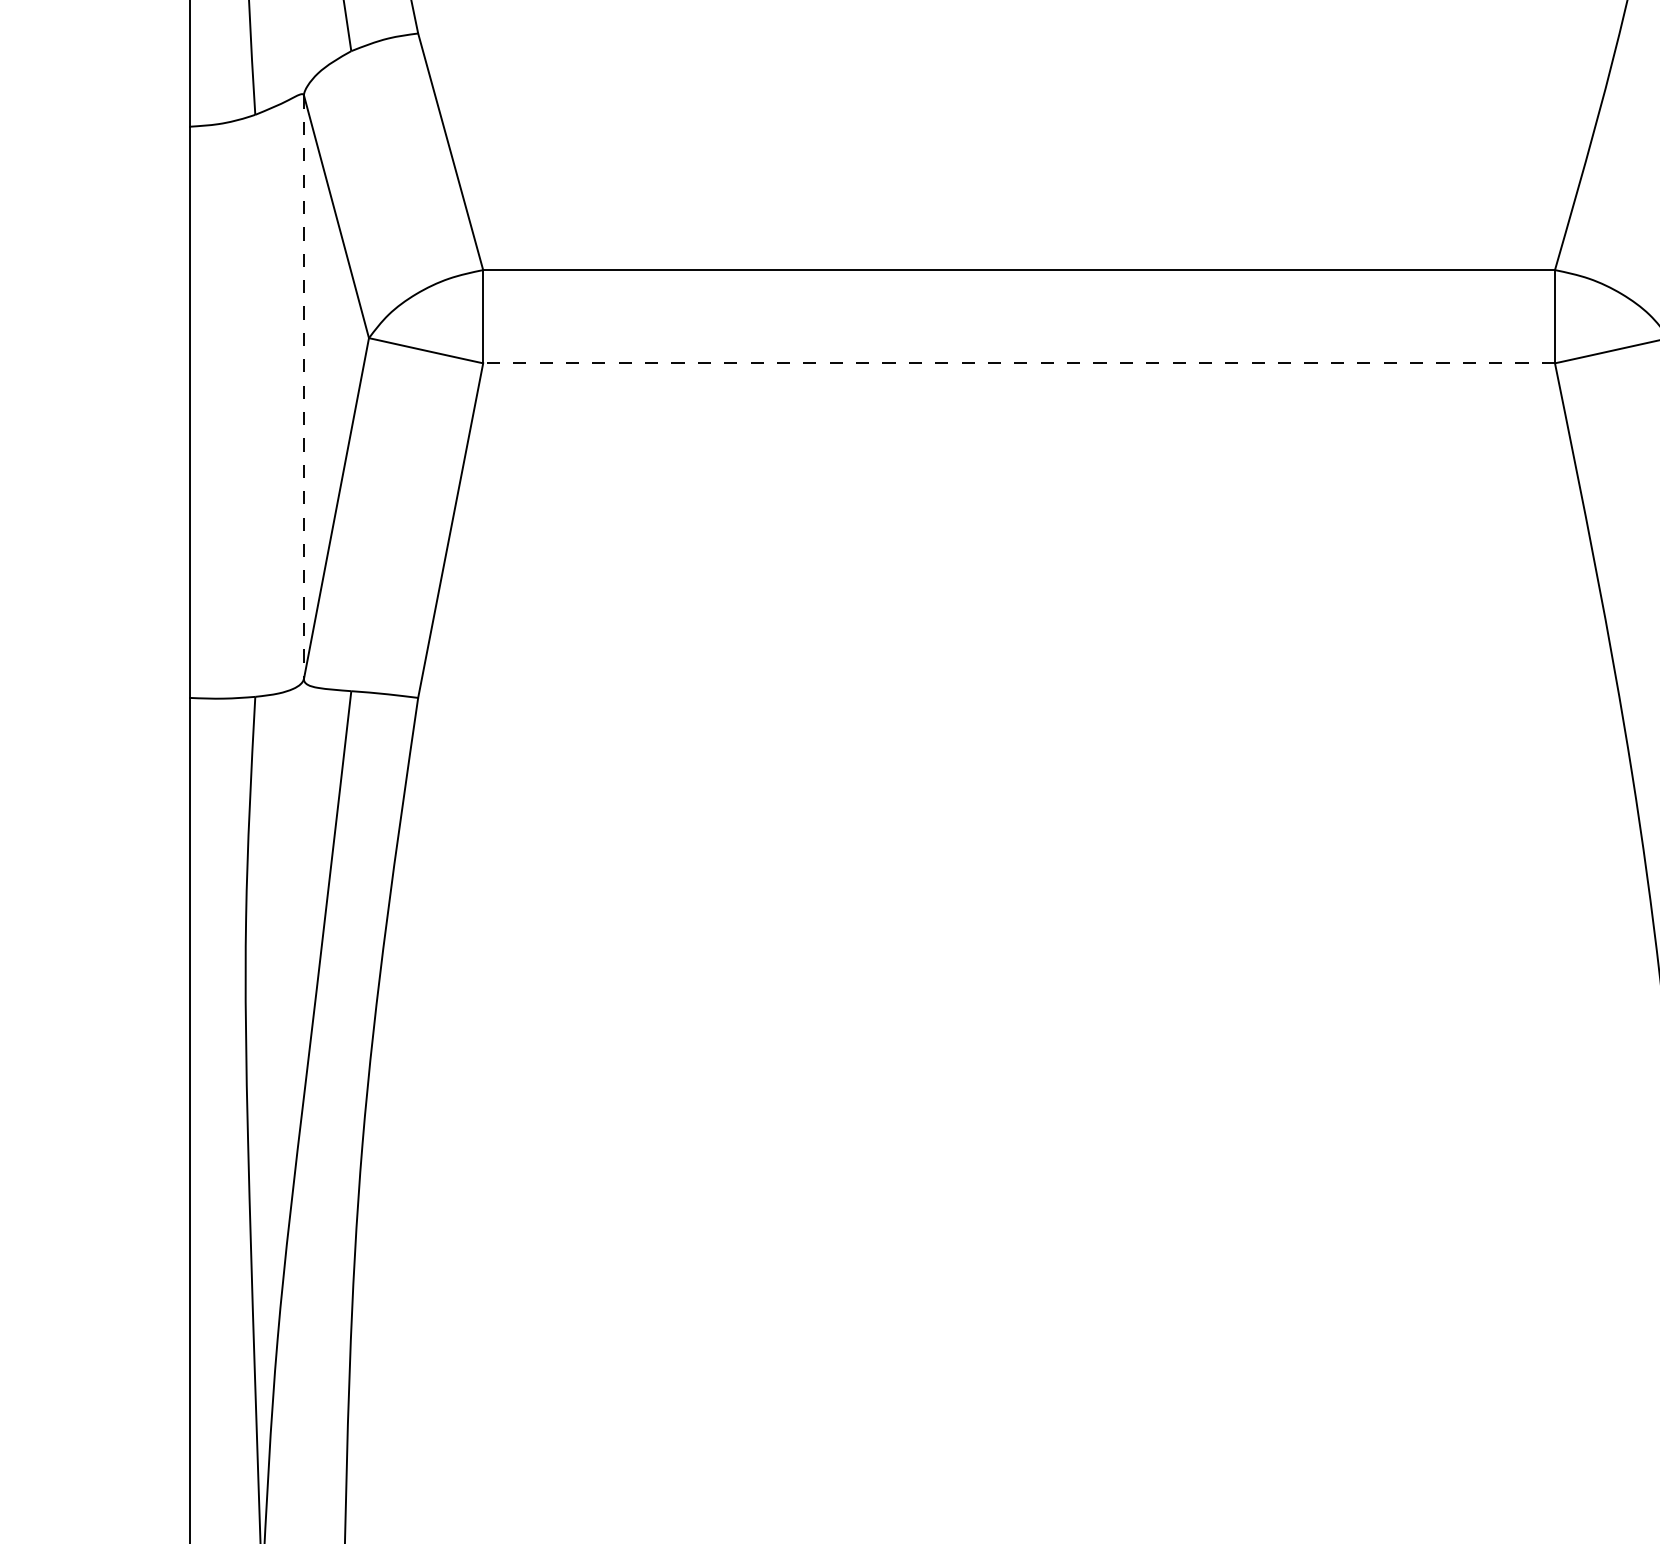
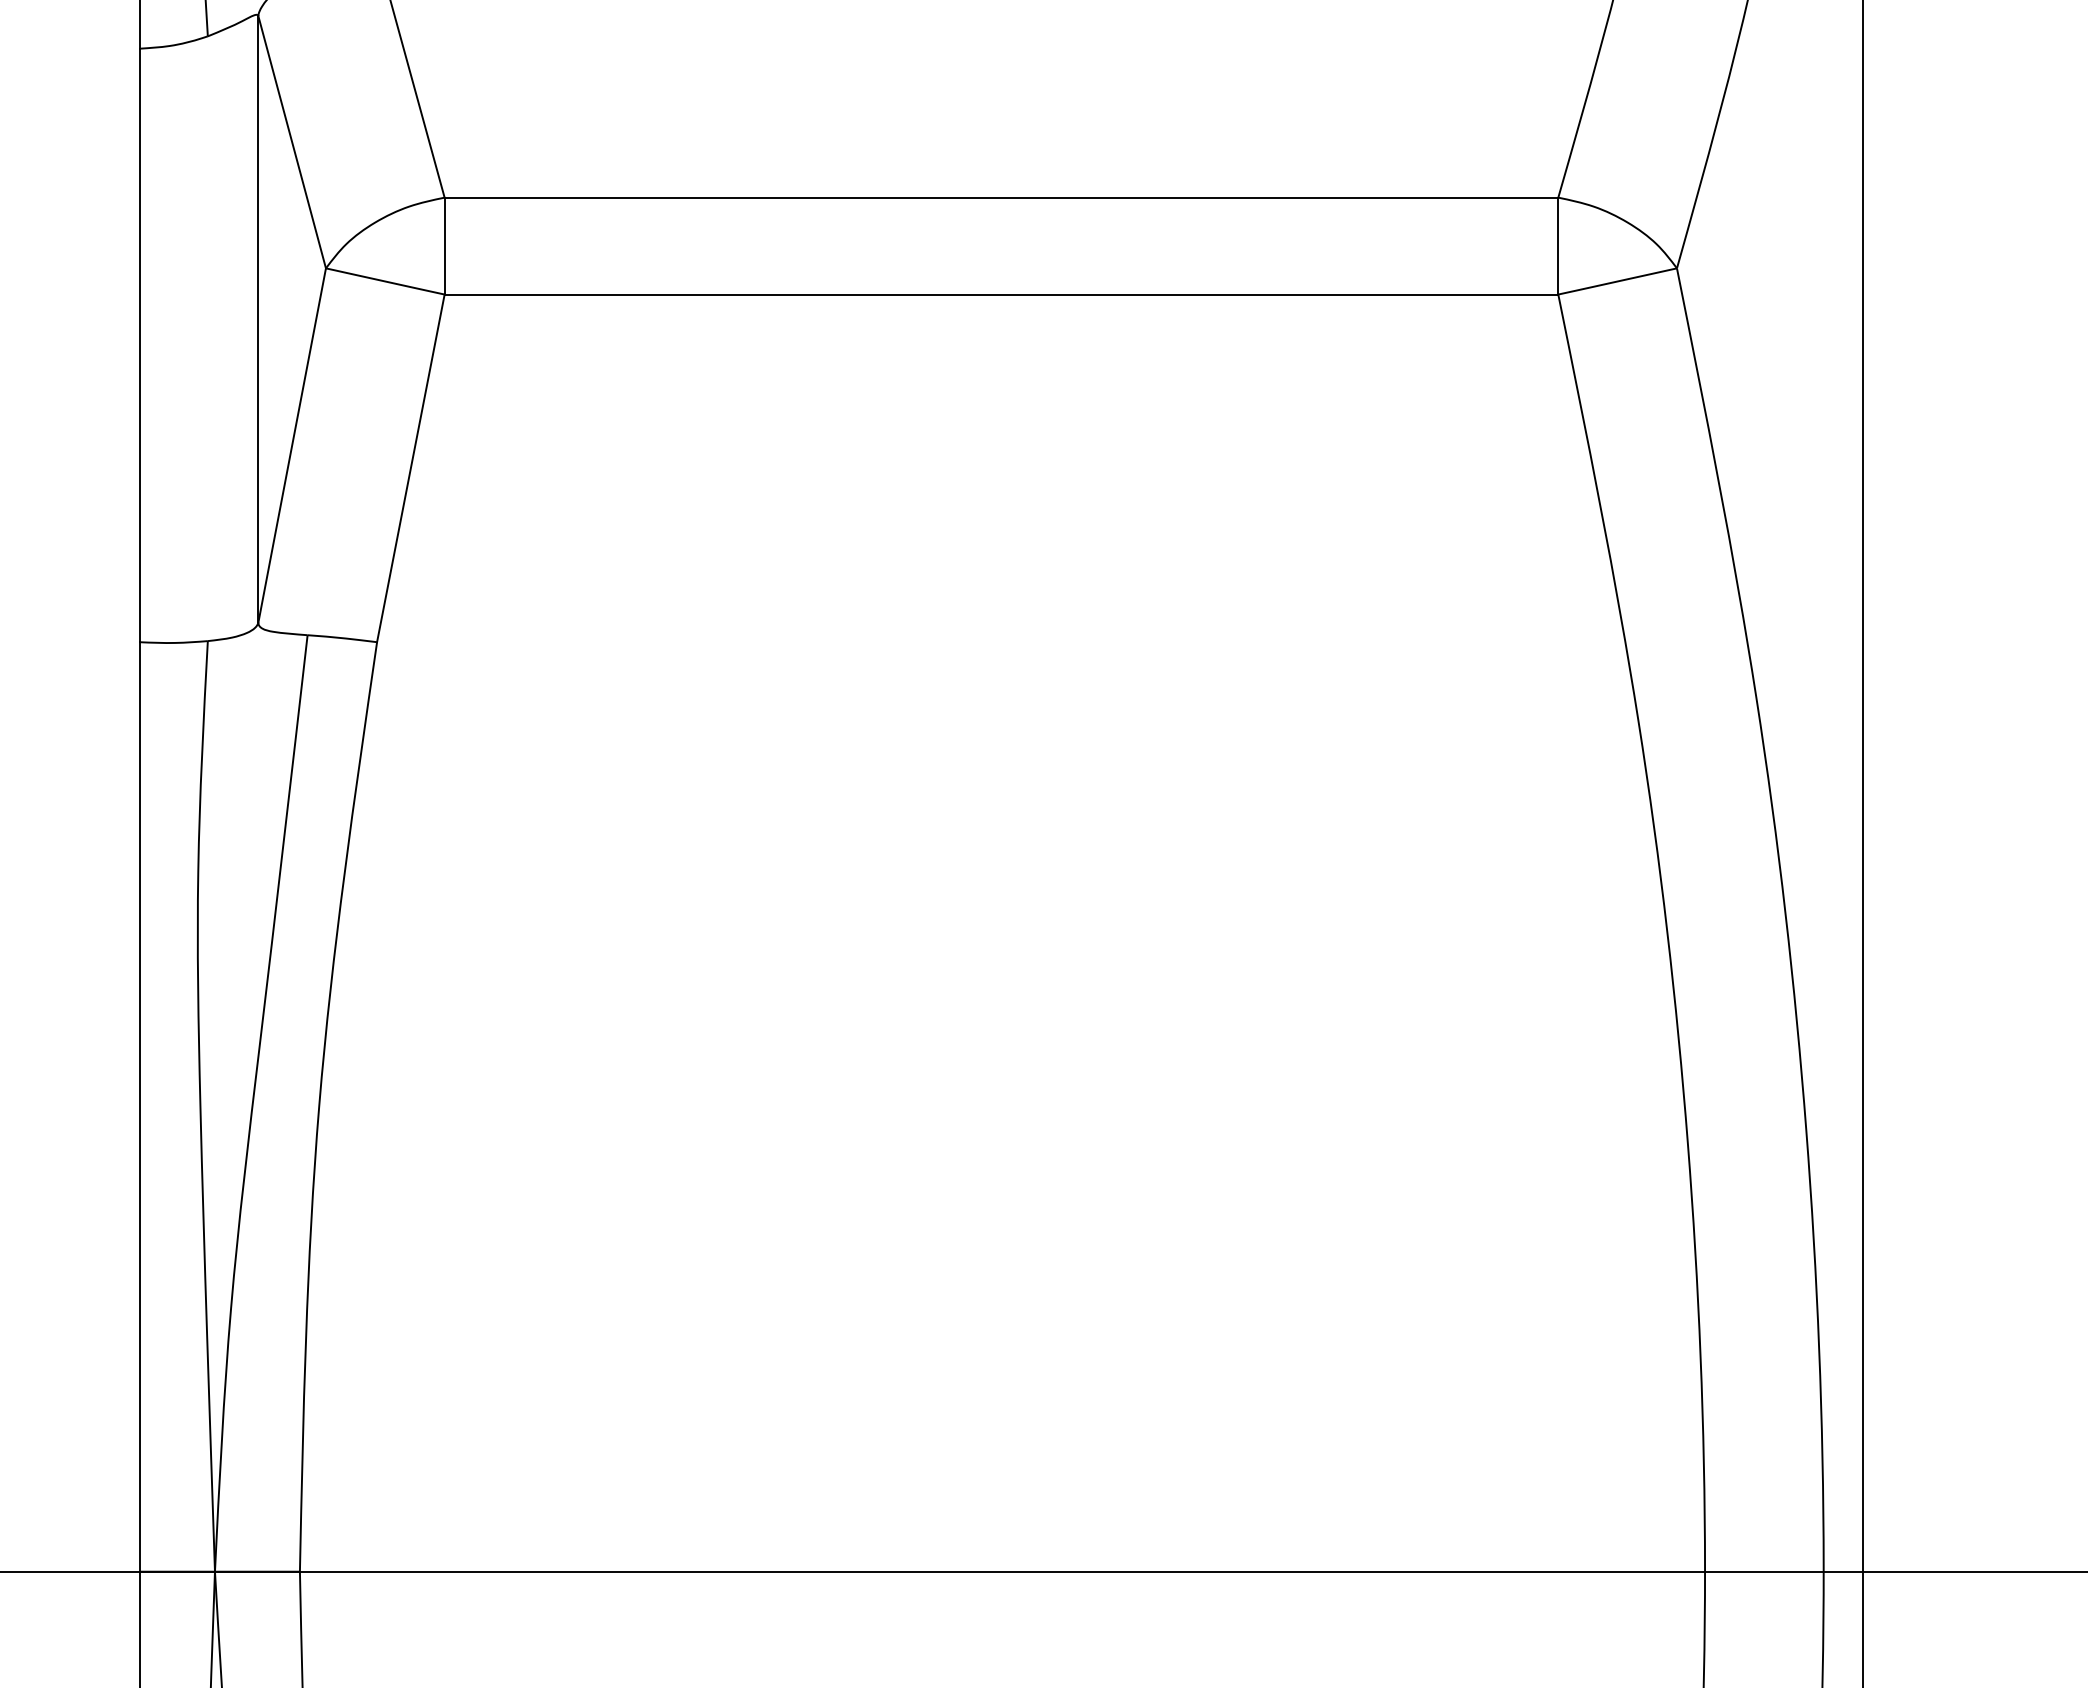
line: (1019, 363) -> (1001, 294), dashed -> solid
line: (304, 387) -> (258, 319), dashed -> solid

